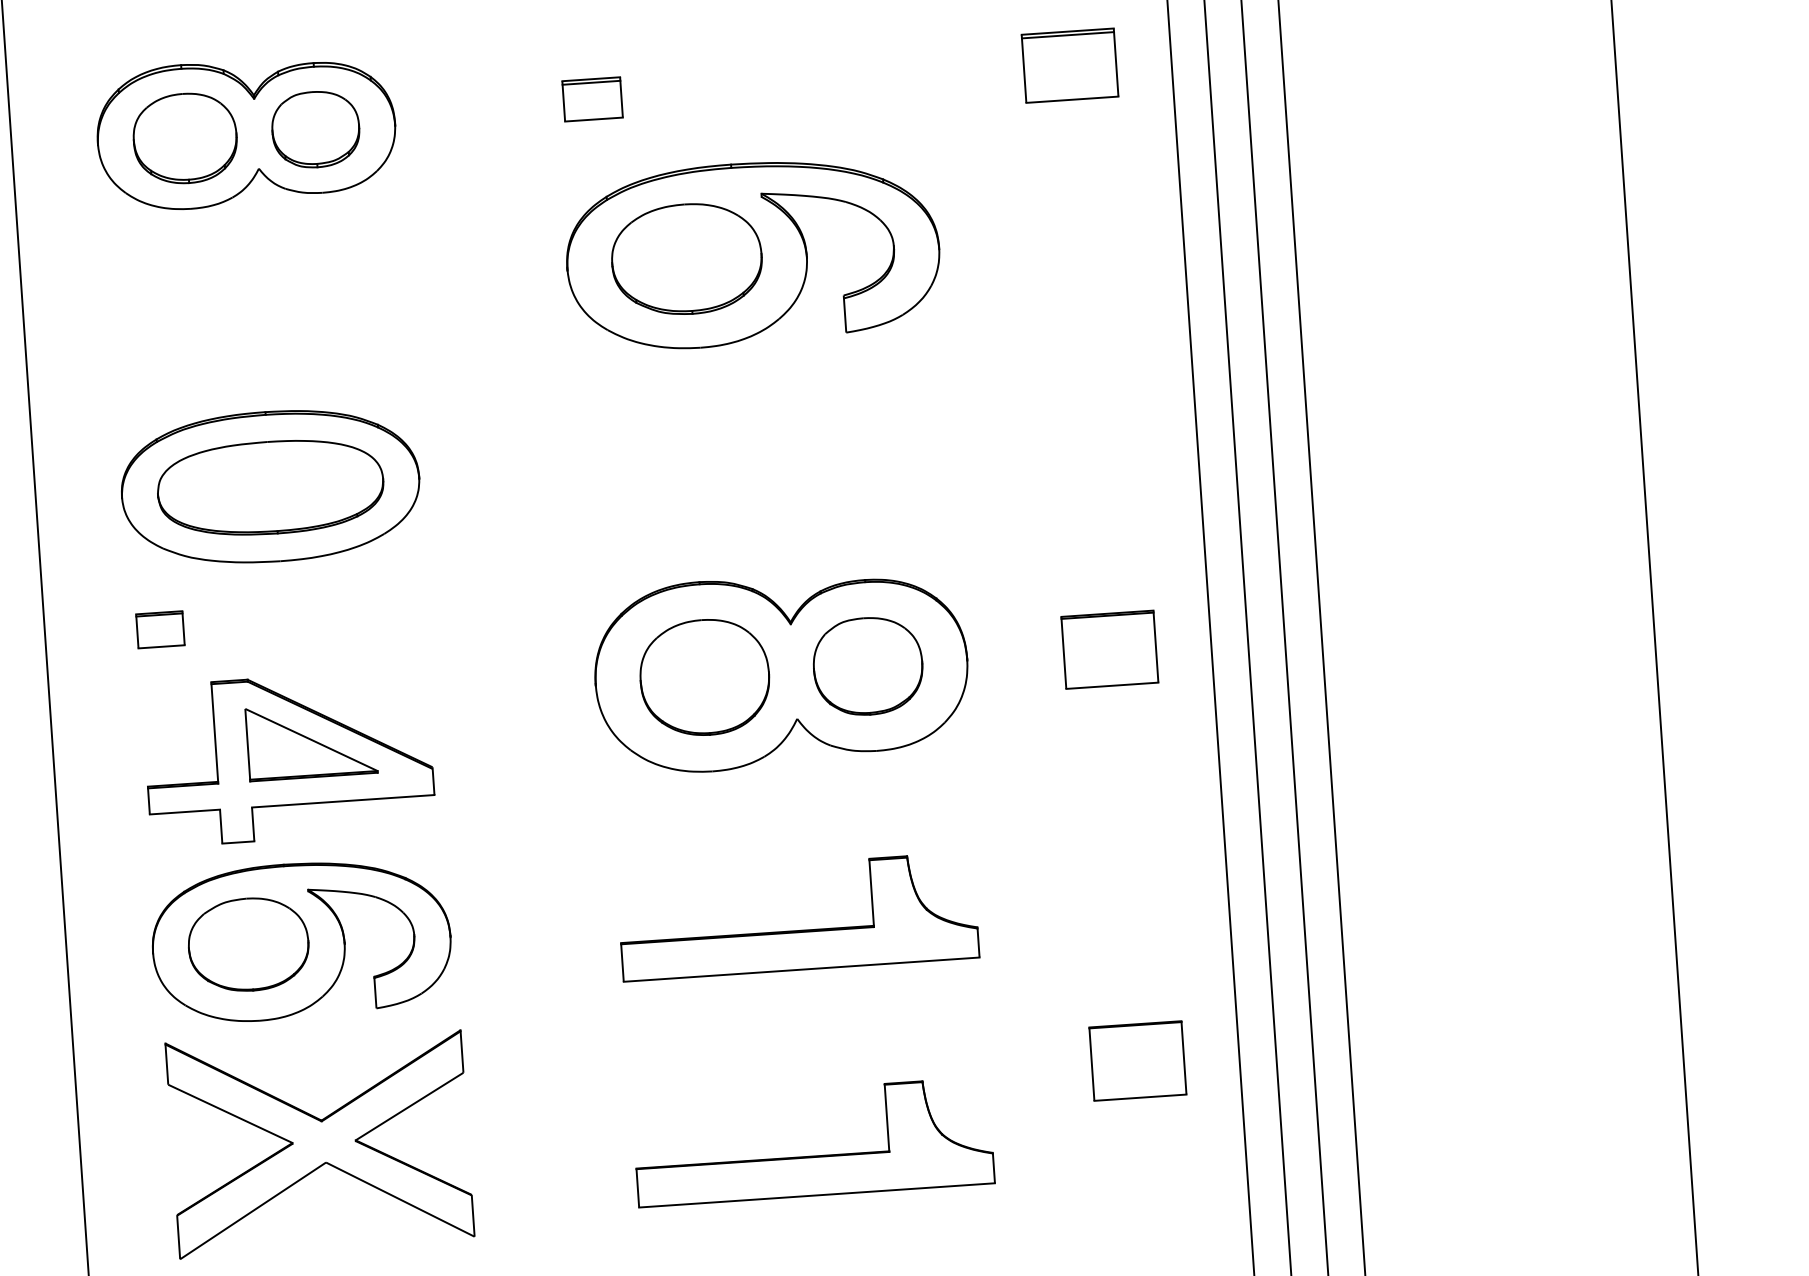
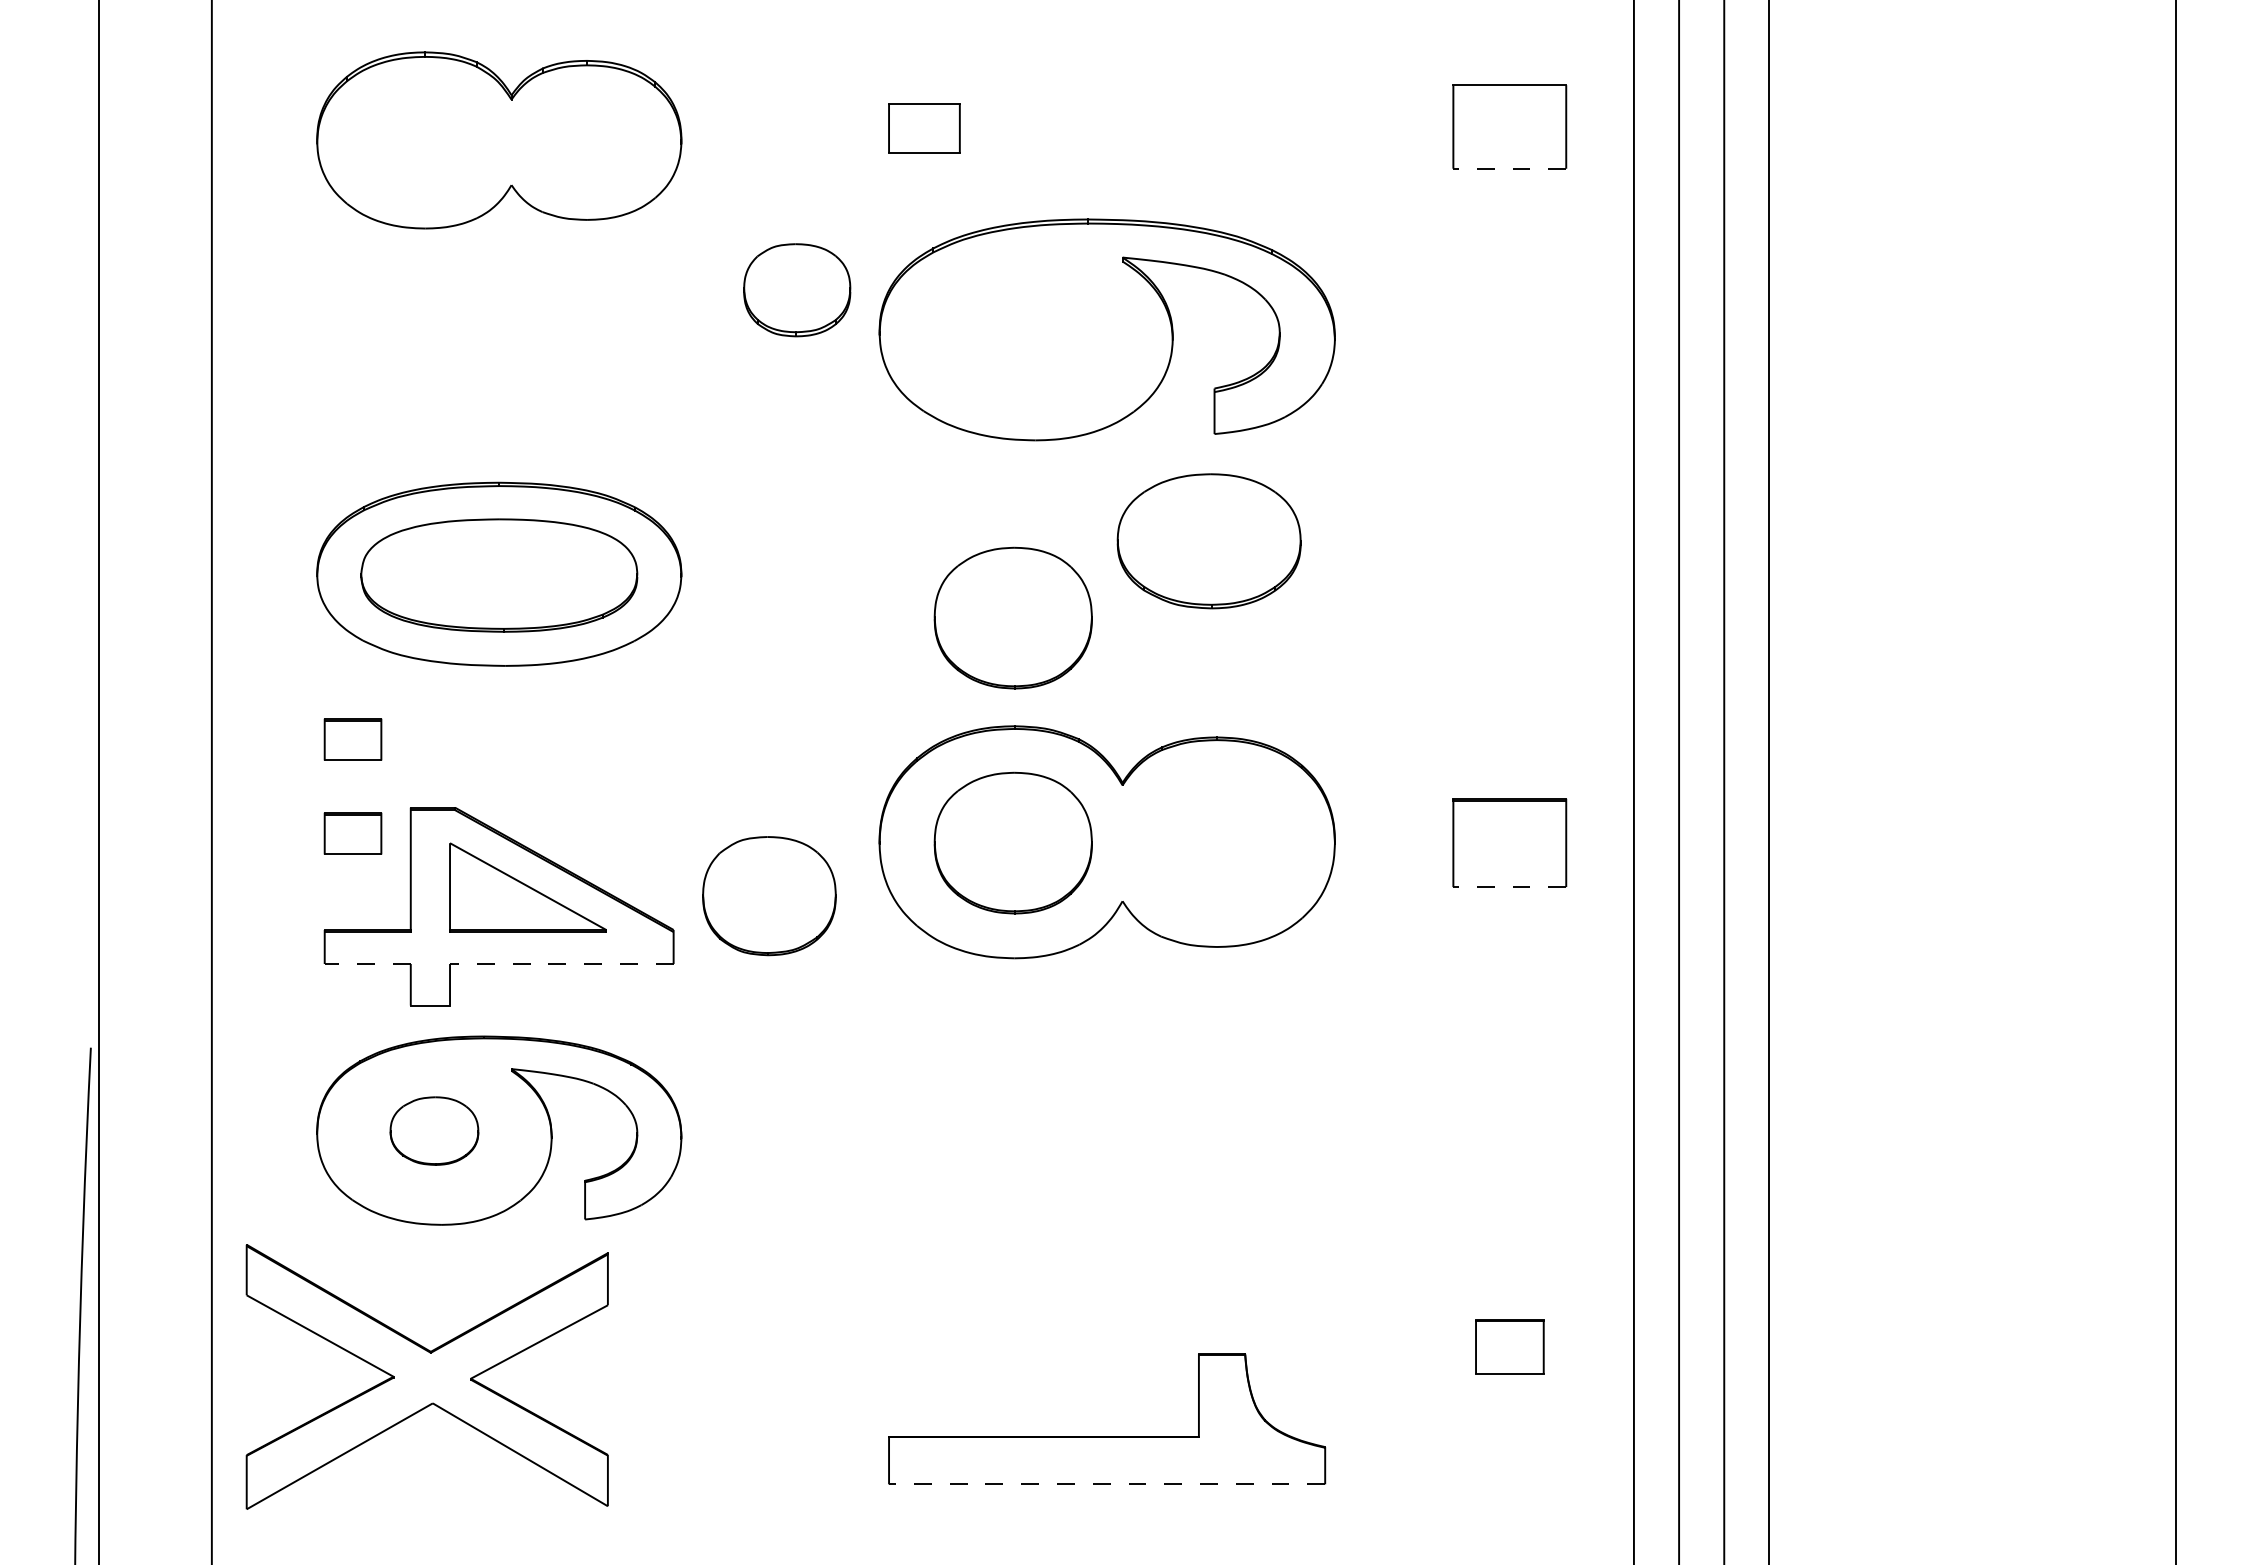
line: (1067, 35) -> (1509, 89), removed
line: (591, 83) -> (924, 108), removed
line: (1072, 99) -> (1509, 168), solid -> dashed
part: (316, 129) -> (797, 290), moved
part: (184, 137) -> (423, 141), removed
part: (686, 259) -> (1208, 541), moved
part: (691, 493) -> (1012, 617), added
part: (868, 666) -> (769, 896), moved
line: (1112, 686) -> (1509, 887), solid -> dashed
part: (165, 706) -> (352, 833), added
line: (343, 801) -> (561, 964), solid -> dashed
line: (184, 812) -> (367, 964), solid -> dashed
part: (799, 930) -> (1107, 1159), removed
part: (248, 944) -> (434, 1130), size x0.6
part: (1137, 1060) -> (1509, 1346), size x0.6
part: (319, 1140) -> (426, 1376), moved
line: (816, 1195) -> (1106, 1484), solid -> dashed

